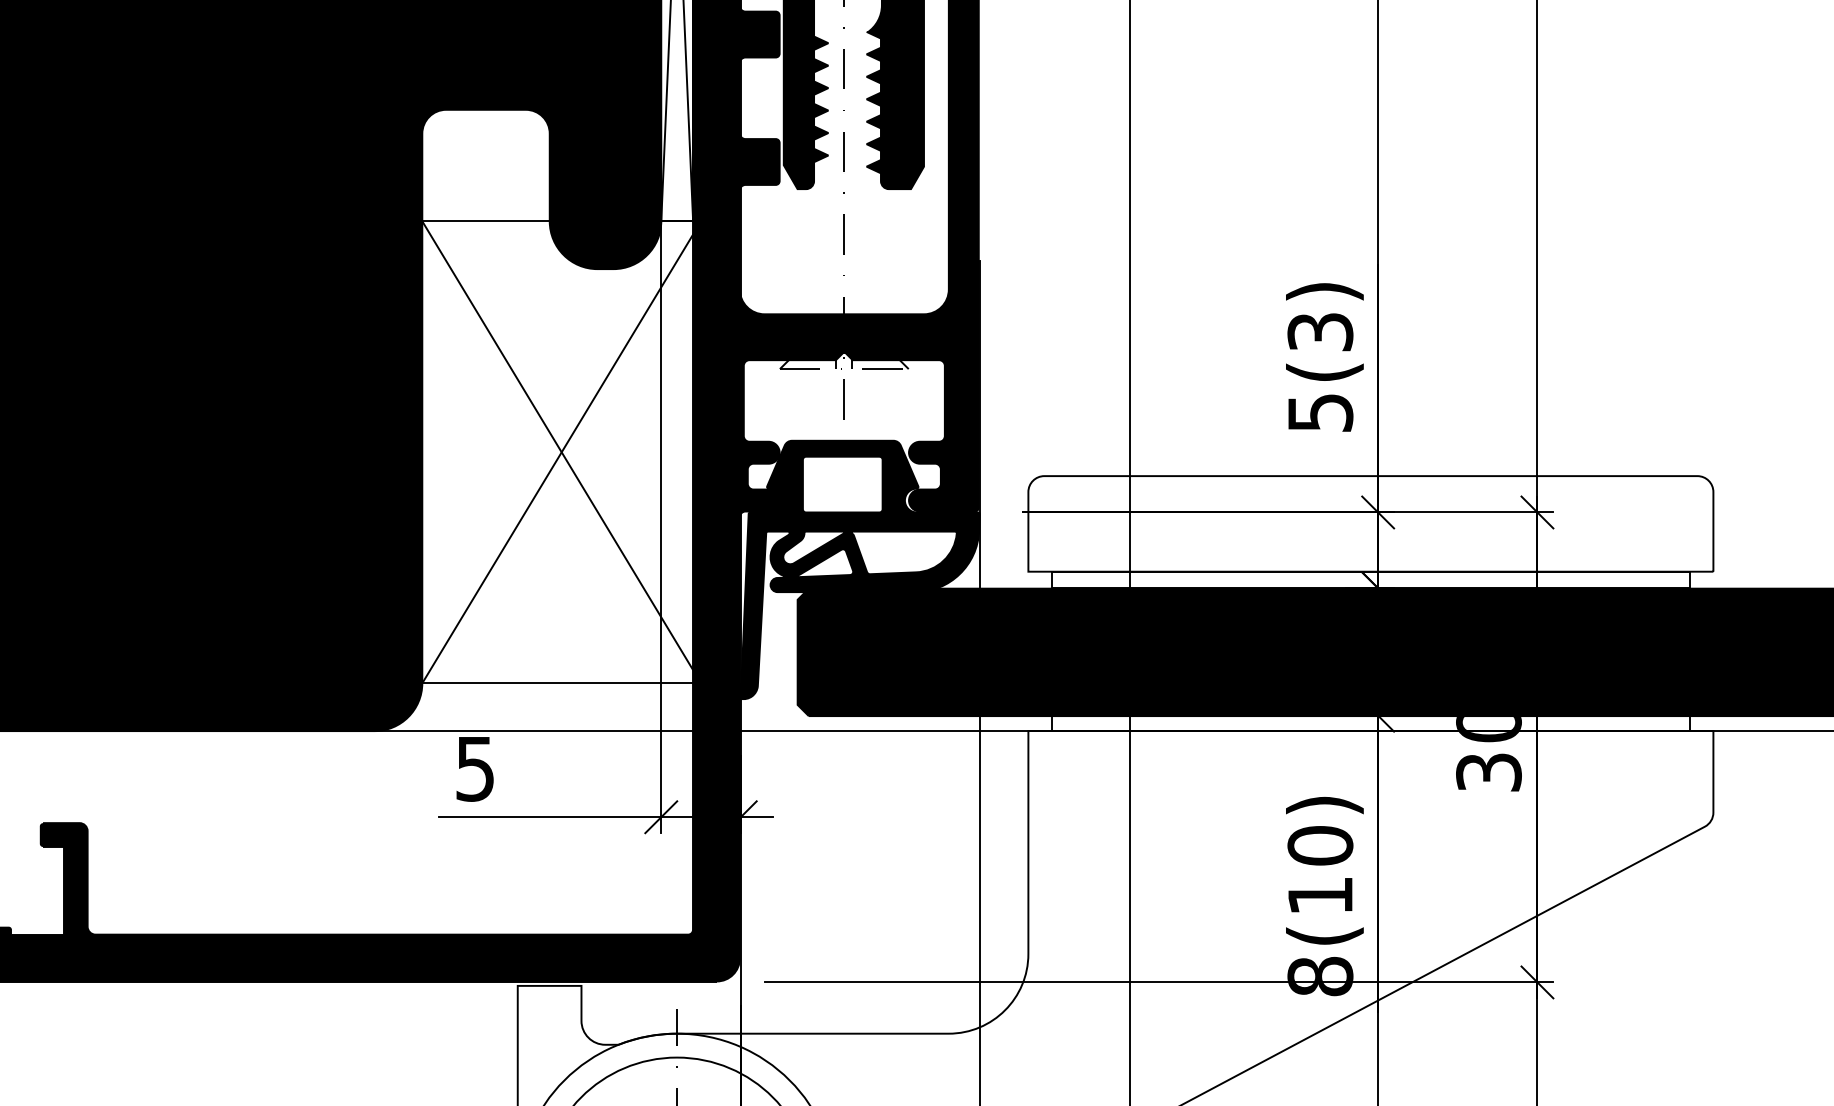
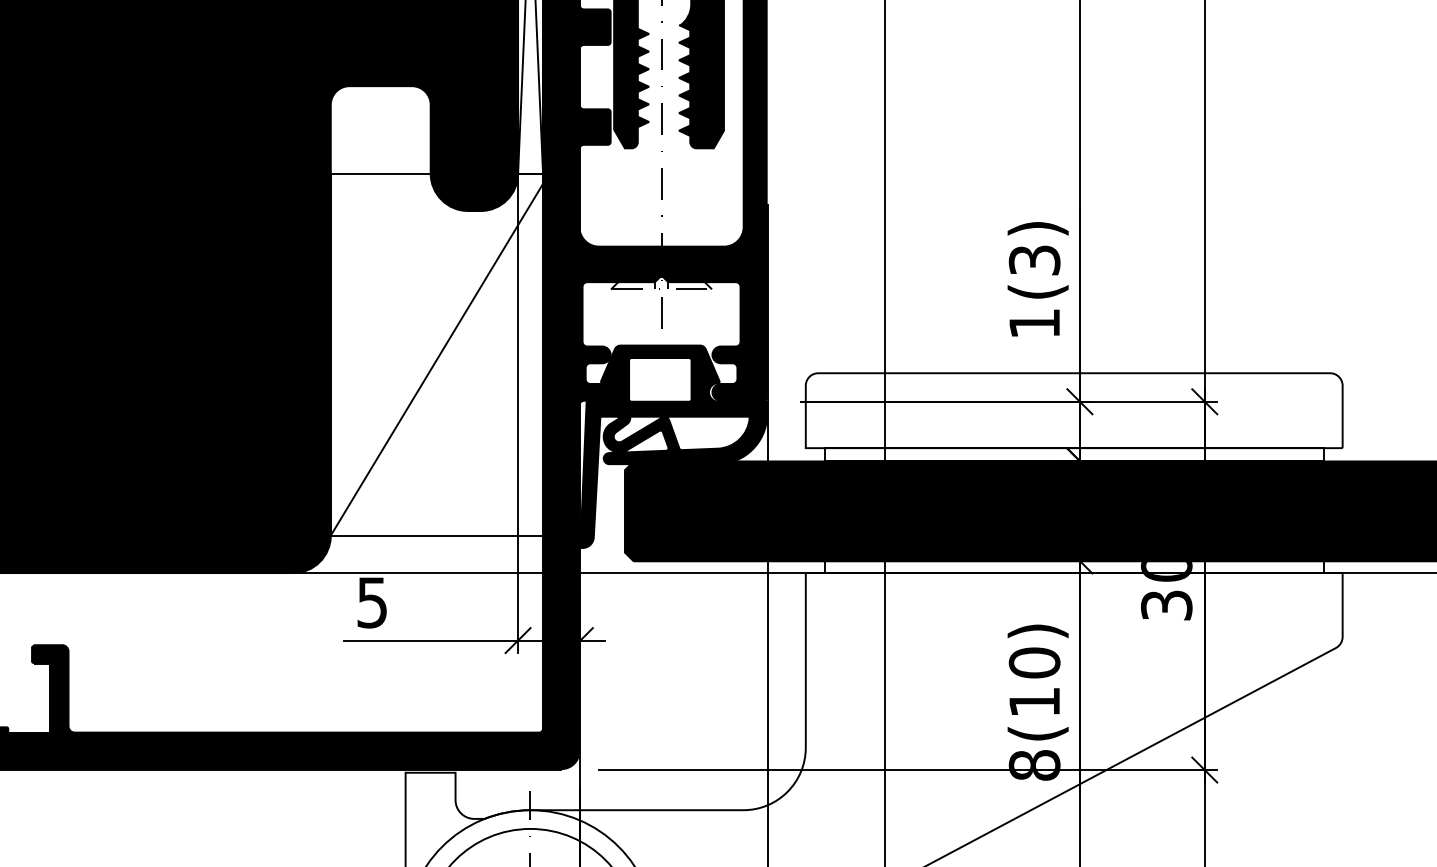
text: (1320, 412) -> (1034, 323), 5(3) -> 1(3)
line: (560, 452) -> (439, 354), removed

